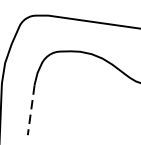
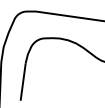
line: (31, 110) -> (23, 82), dashed -> solid

